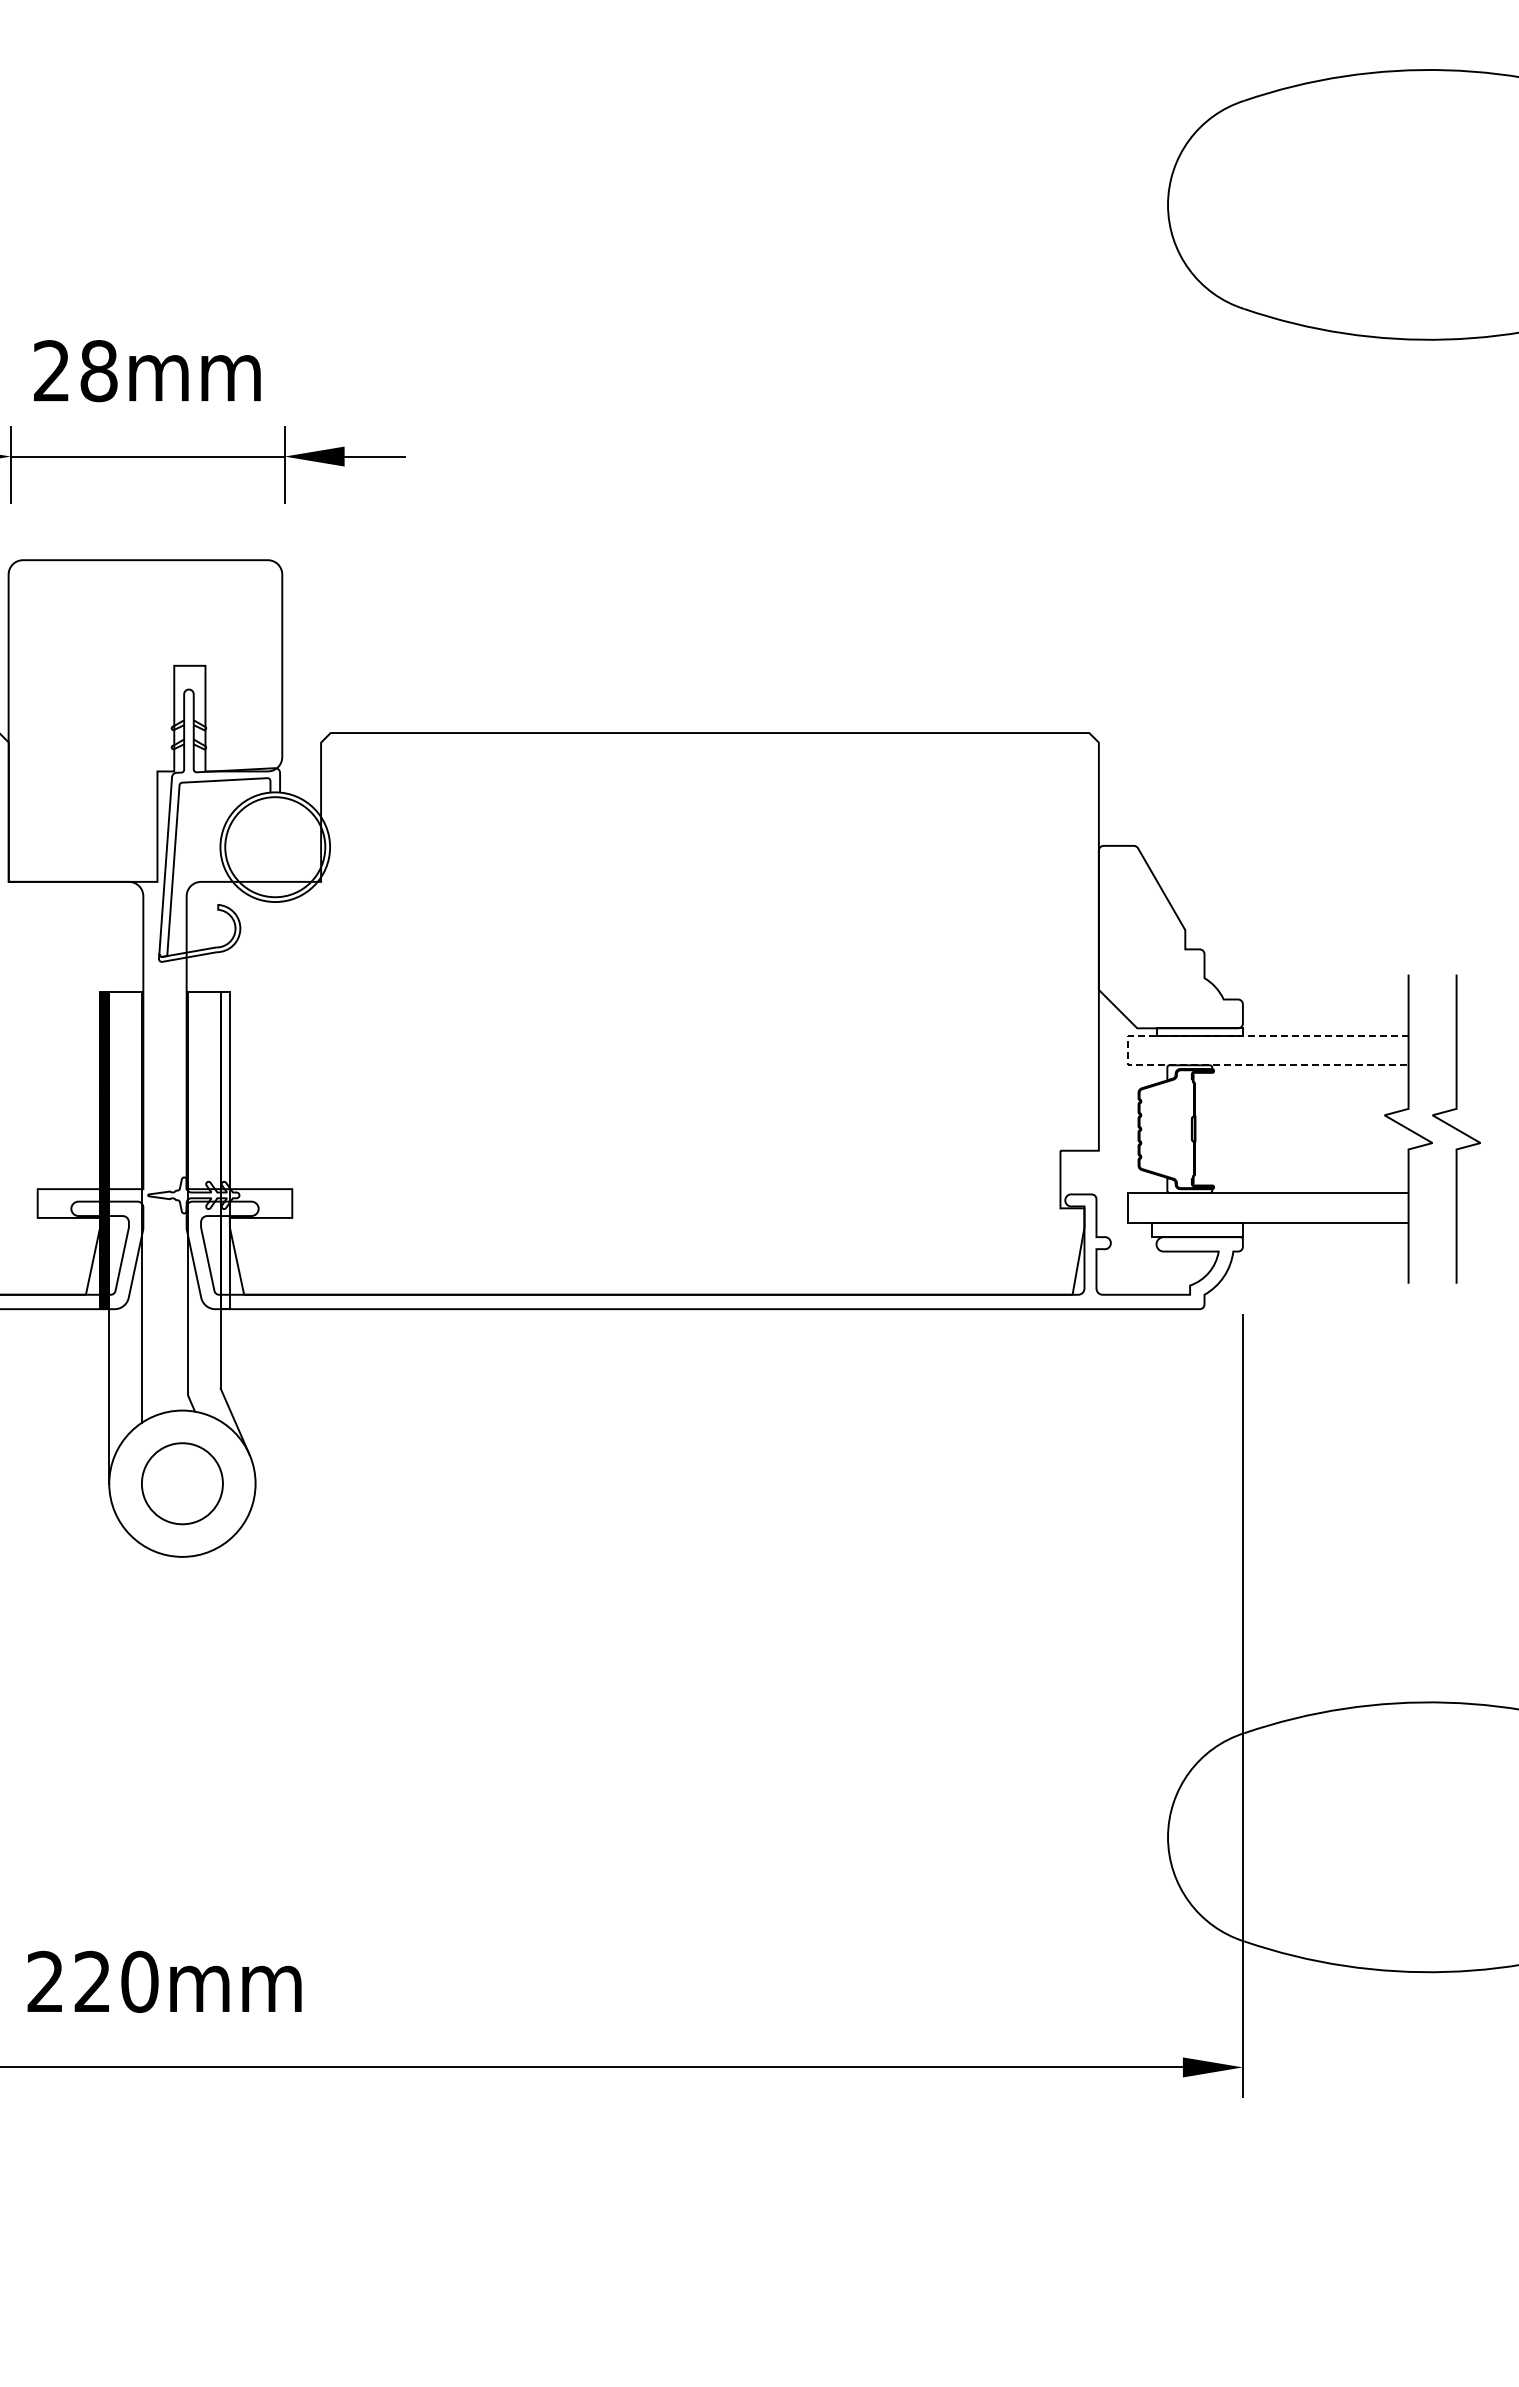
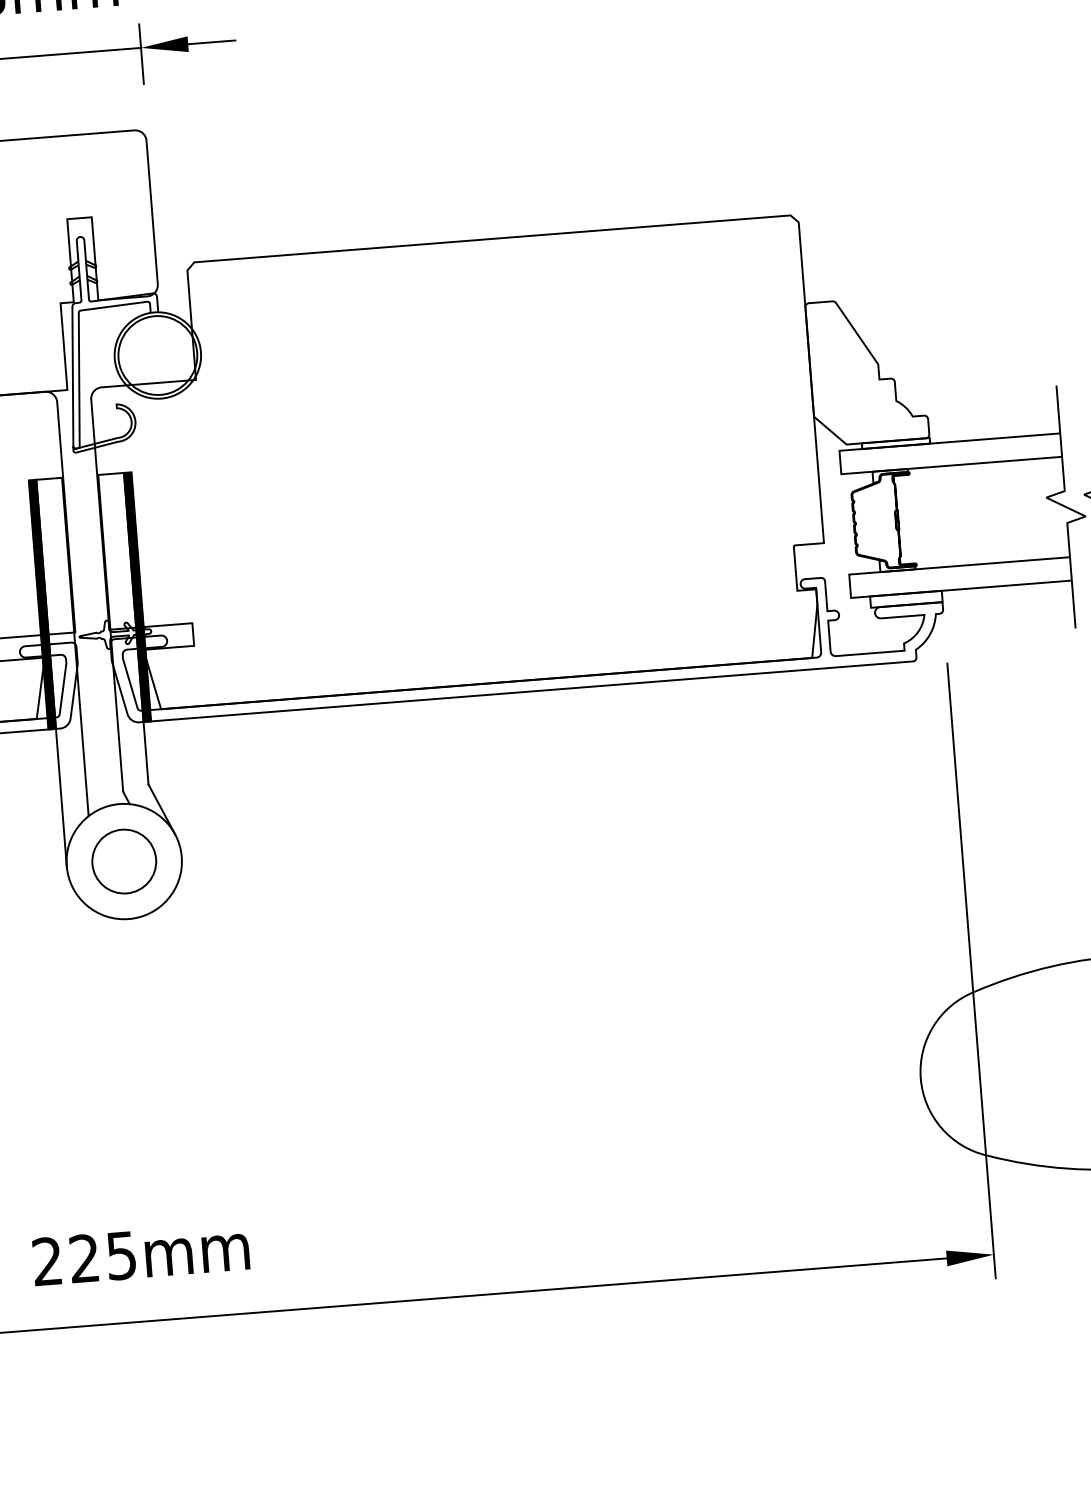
line: (1127, 1050) -> (840, 462), dashed -> solid
hatch: (225, 1150) -> (137, 596), added
text: (139, 1981) -> (121, 1255), 220mm -> 225mm

